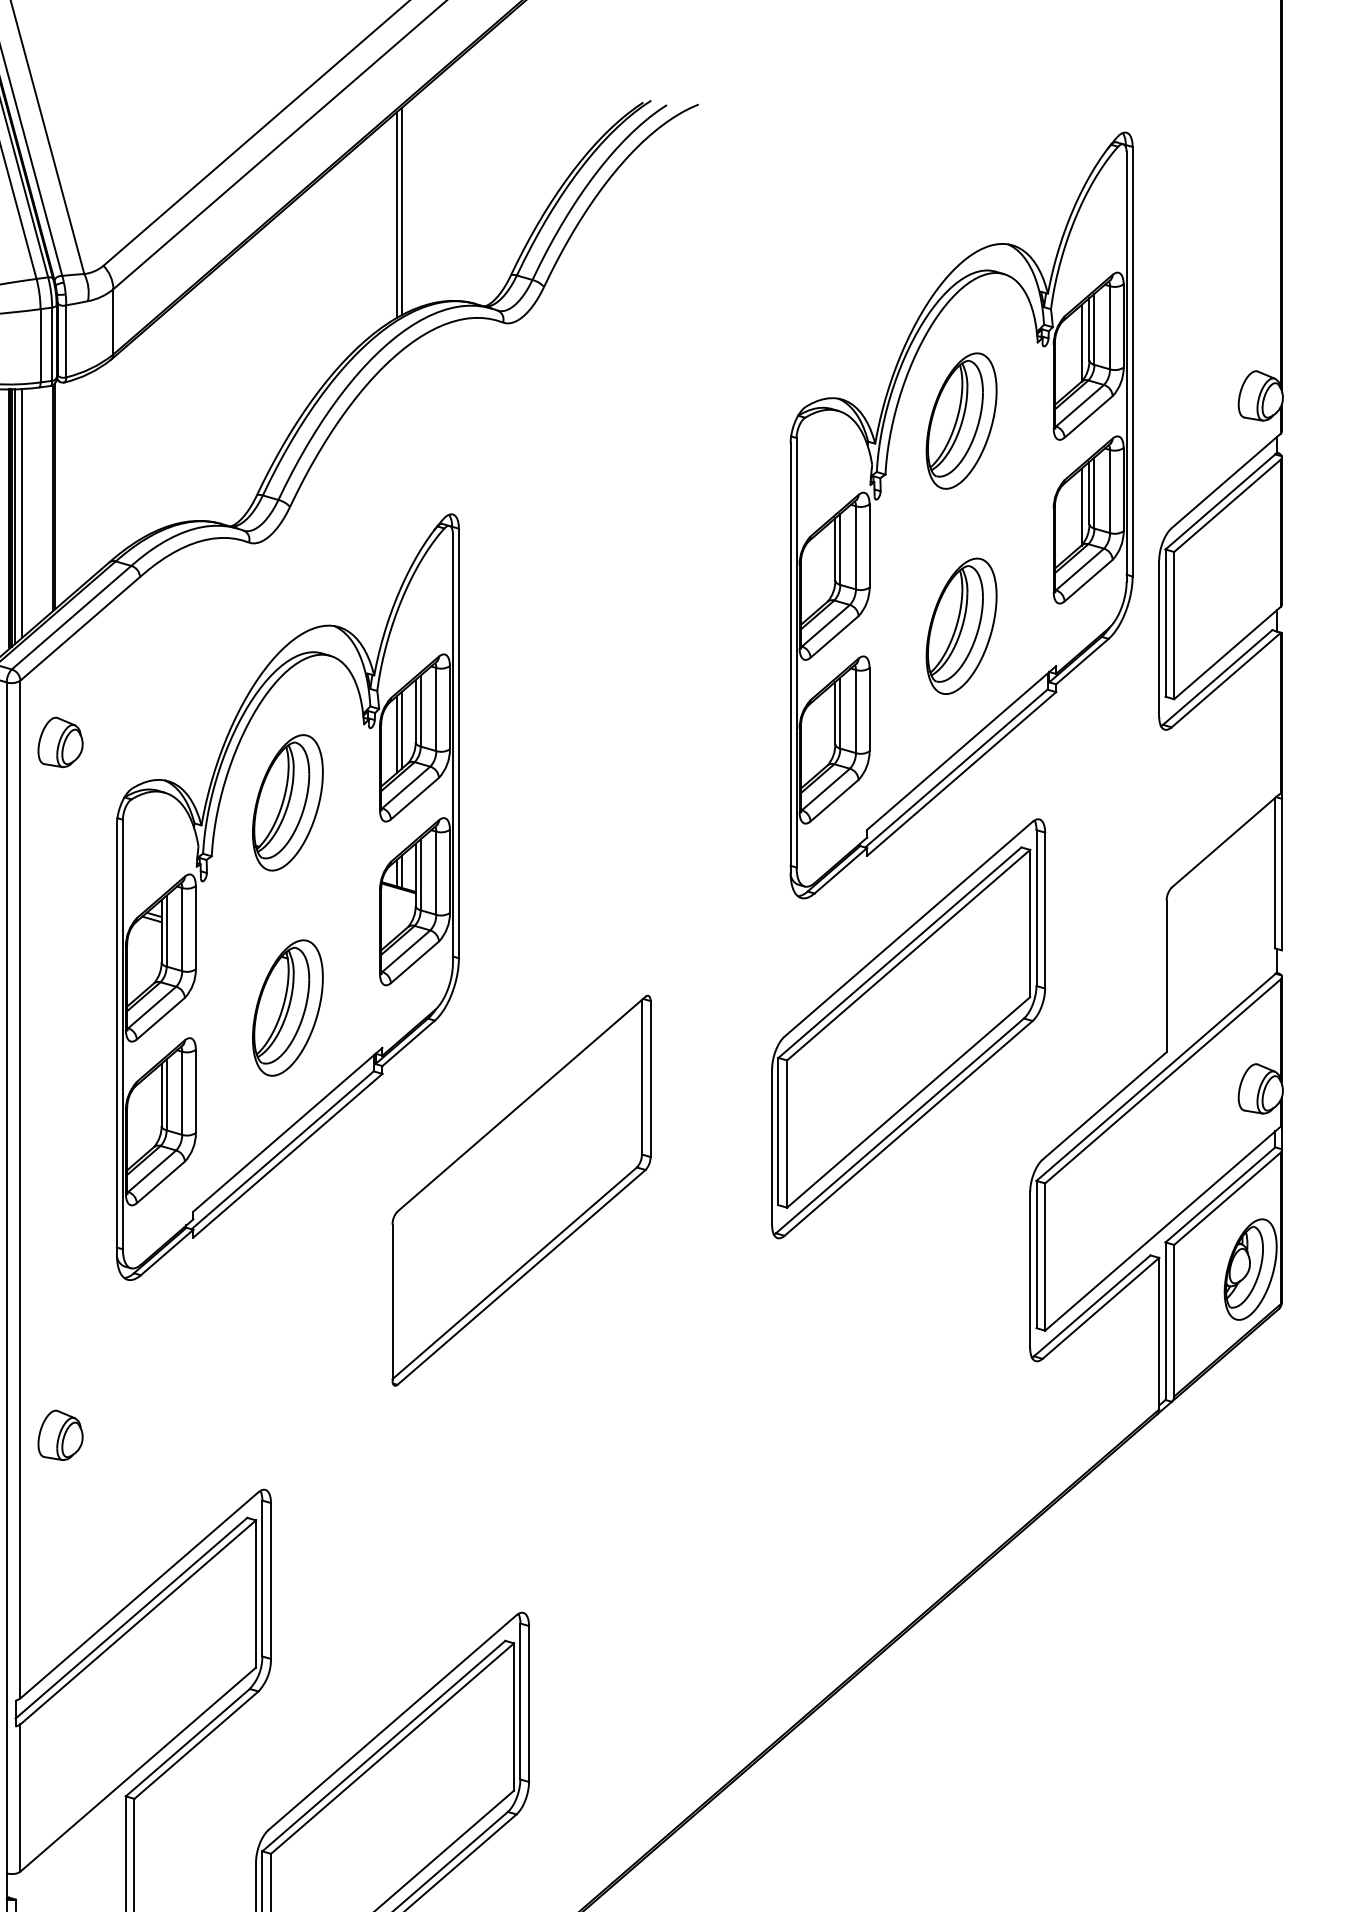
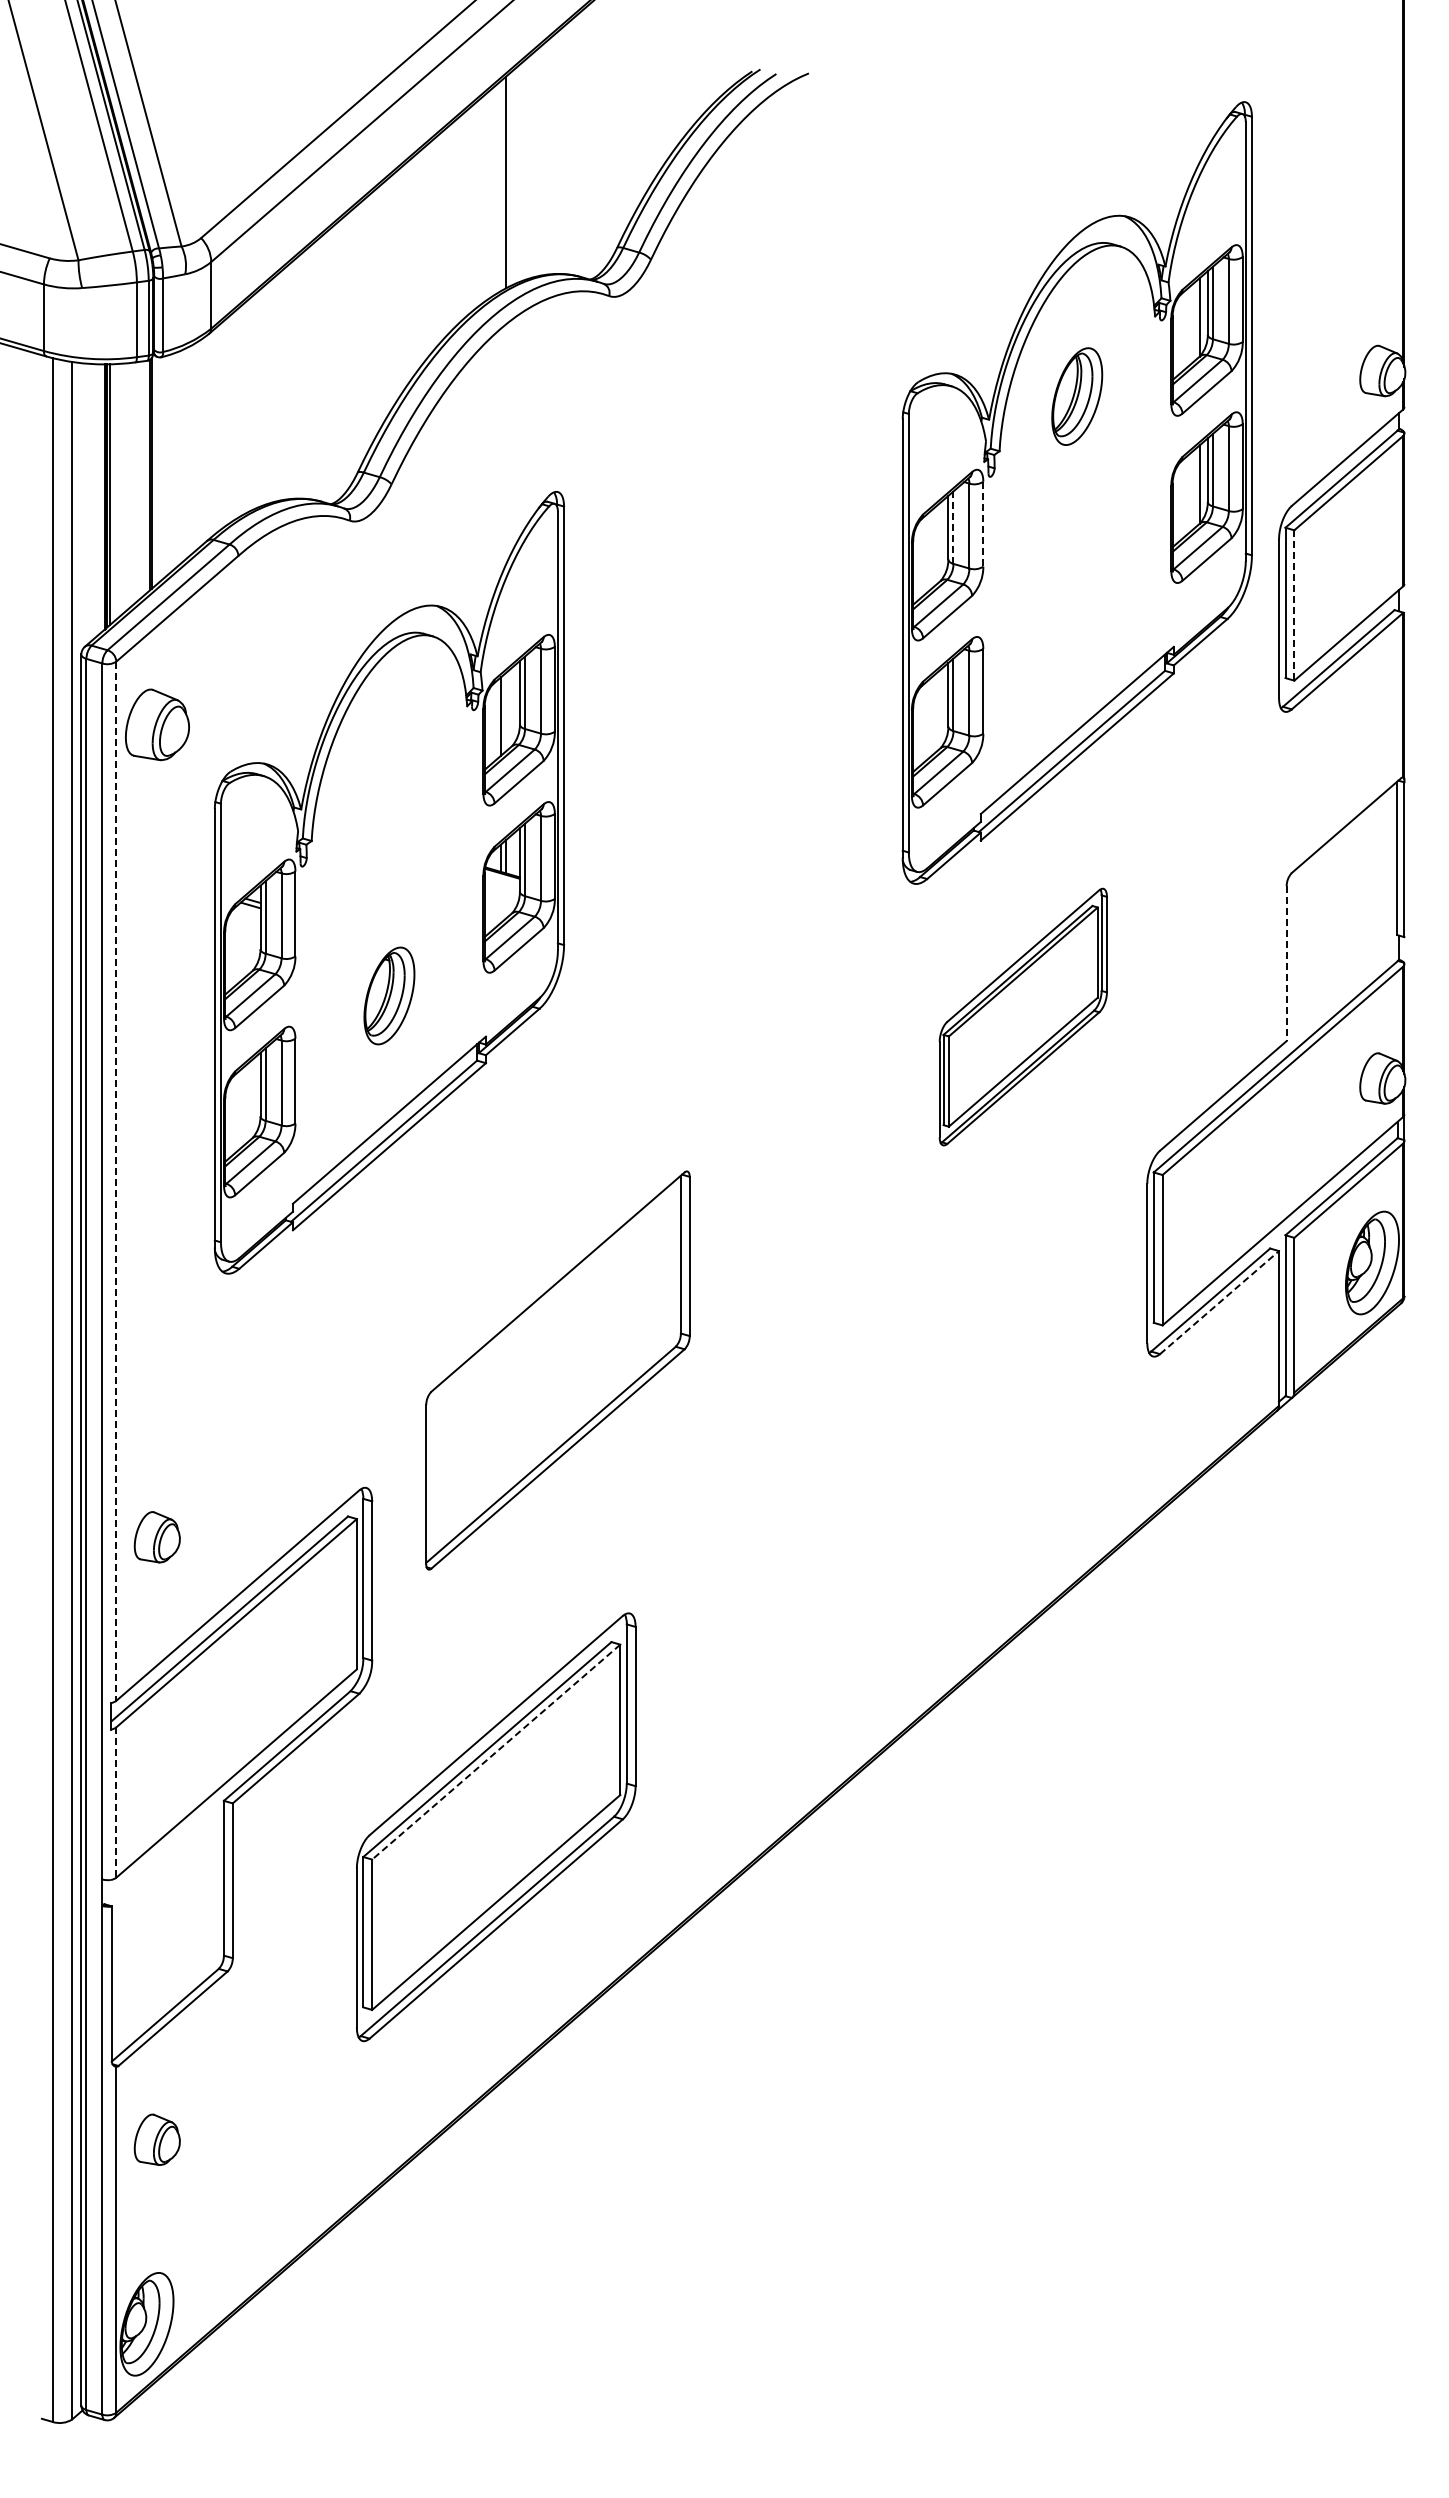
line: (396, 215) -> (500, 186), removed
part: (960, 420) -> (1076, 396), size x0.7
line: (21, 513) -> (117, 491), removed
line: (869, 546) -> (983, 524), solid -> dashed
line: (840, 550) -> (953, 528), solid -> dashed
line: (1174, 625) -> (1294, 605), solid -> dashed
part: (960, 626) -> (1076, 606), removed
line: (402, 729) -> (506, 711), removed
part: (59, 742) -> (156, 724), size x1.4
part: (287, 802) -> (389, 786), removed
line: (1166, 977) -> (1286, 964), solid -> dashed
part: (287, 1007) -> (389, 995), size x0.7
part: (908, 1028) -> (1023, 1016), size x0.6
line: (20, 1189) -> (116, 1181), solid -> dashed
part: (521, 1190) -> (557, 1370), moved
line: (1100, 1308) -> (1219, 1302), solid -> dashed
part: (59, 1435) -> (156, 1537), moved
line: (391, 1749) -> (495, 1752), solid -> dashed
line: (20, 1798) -> (116, 1803), solid -> dashed

